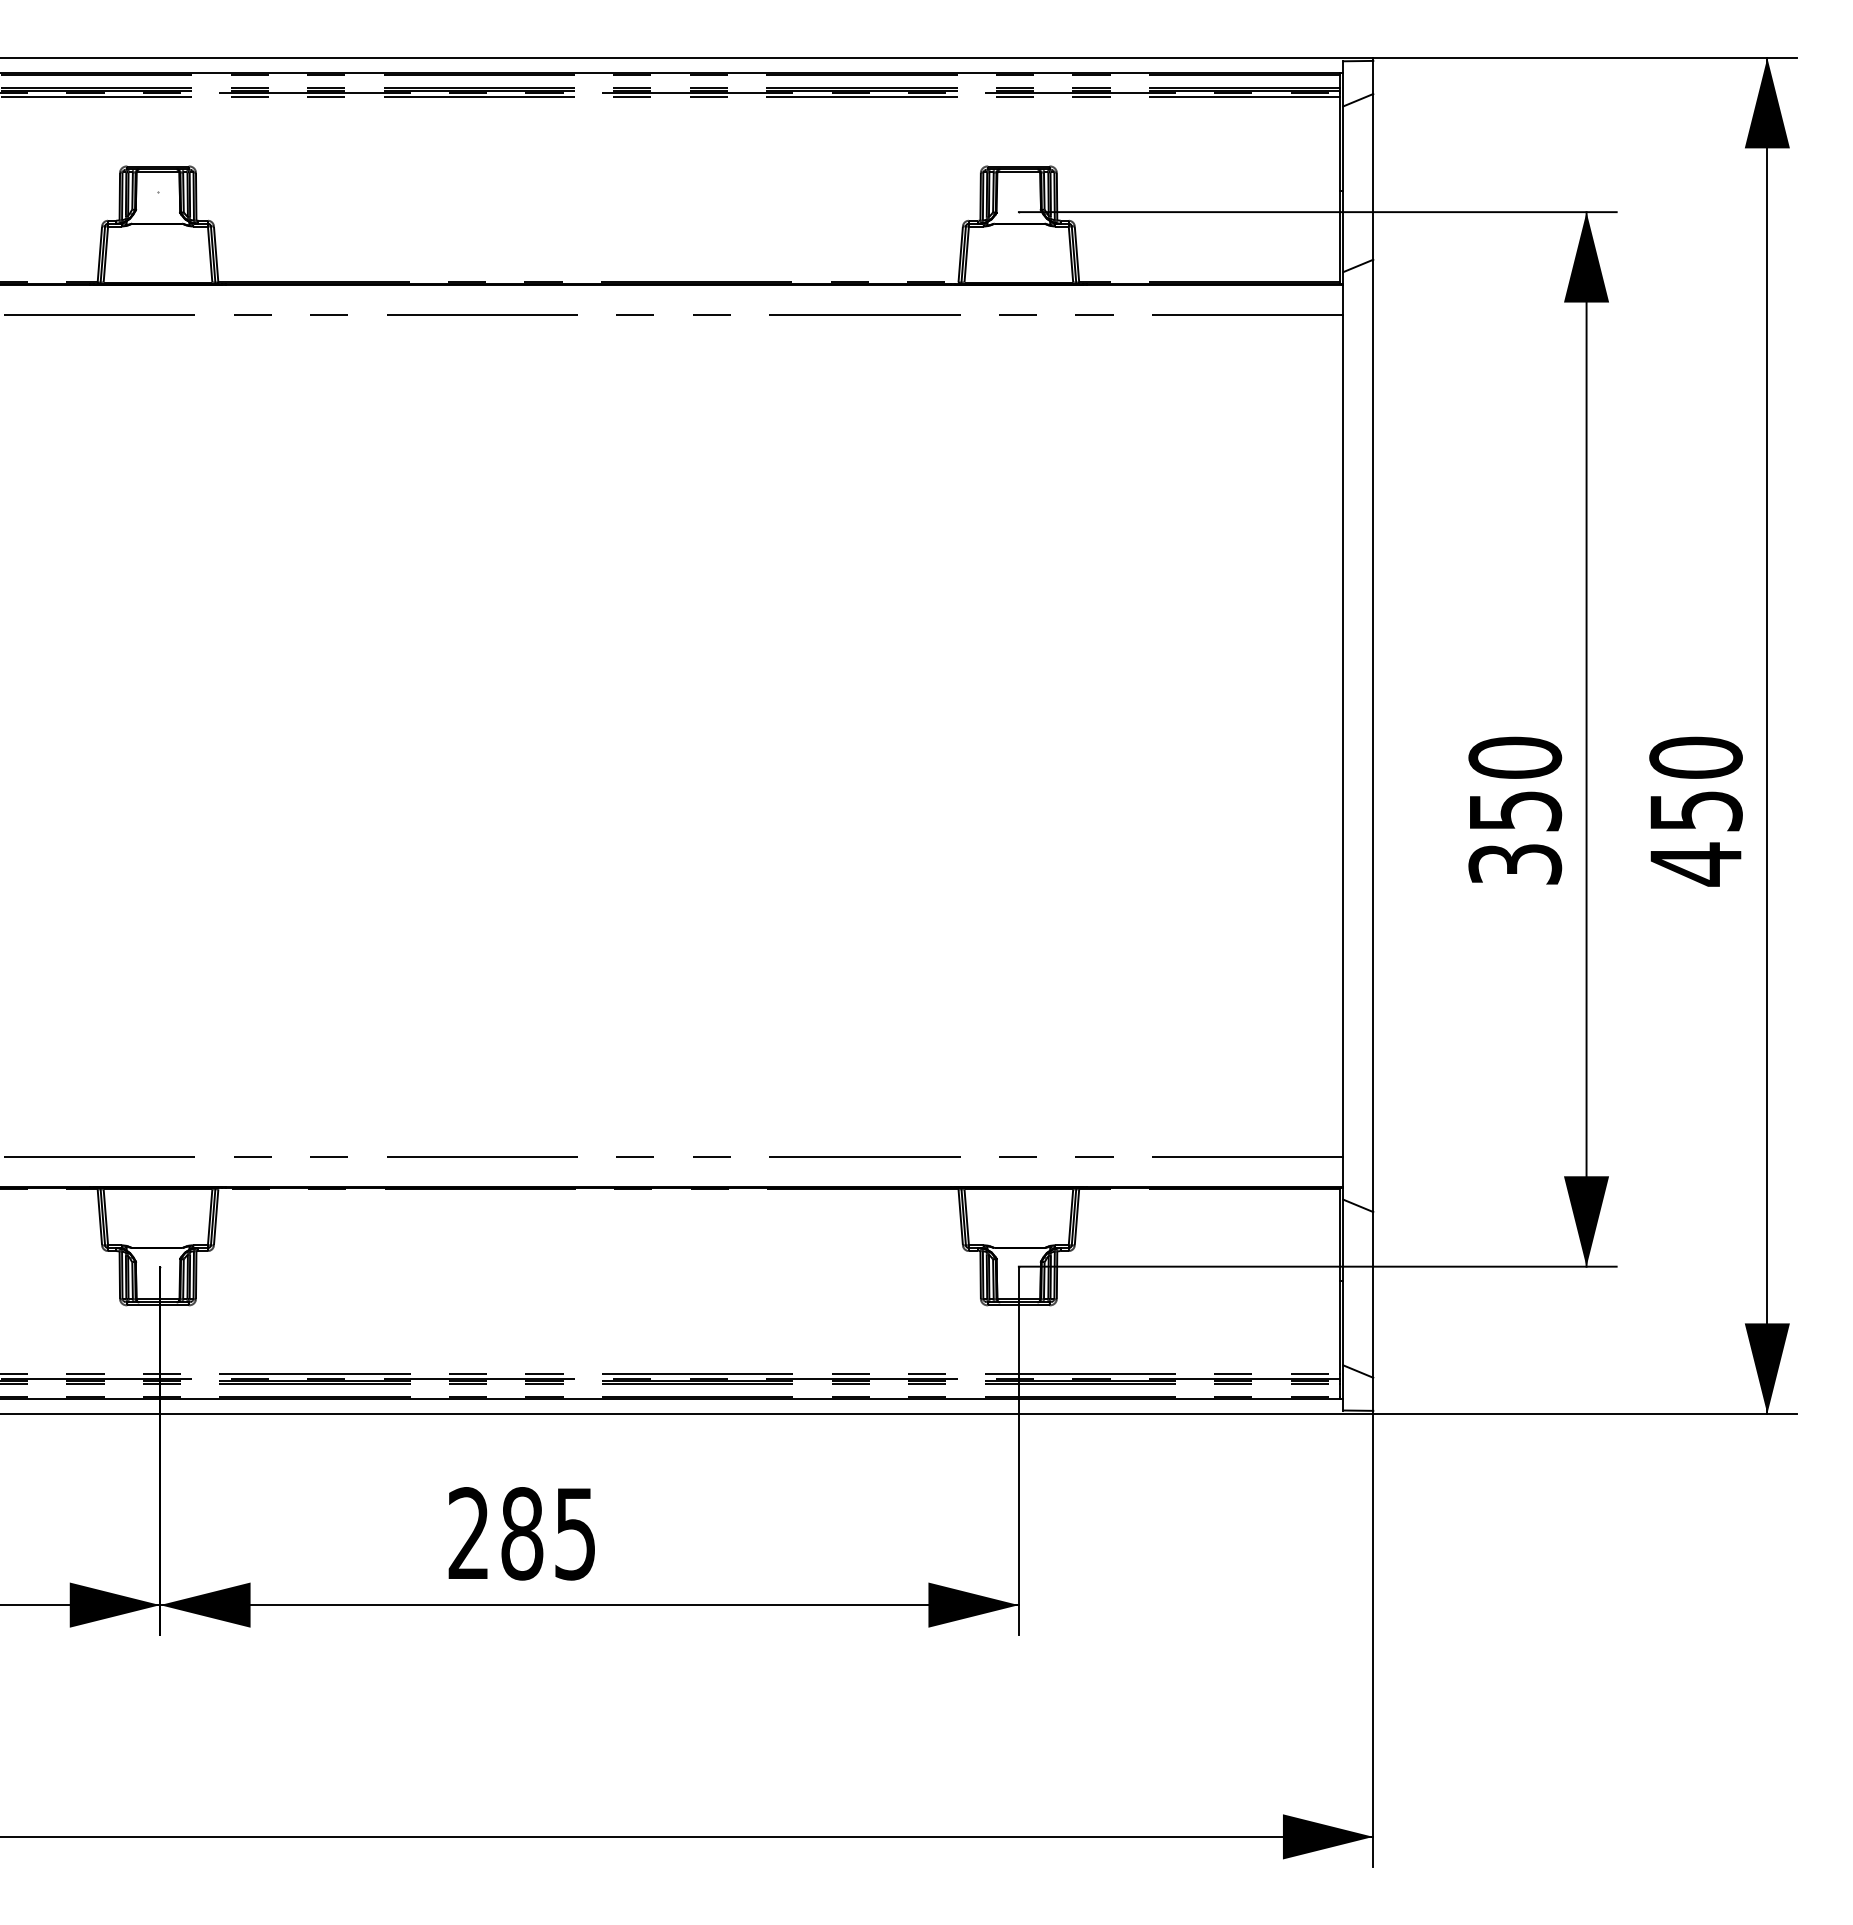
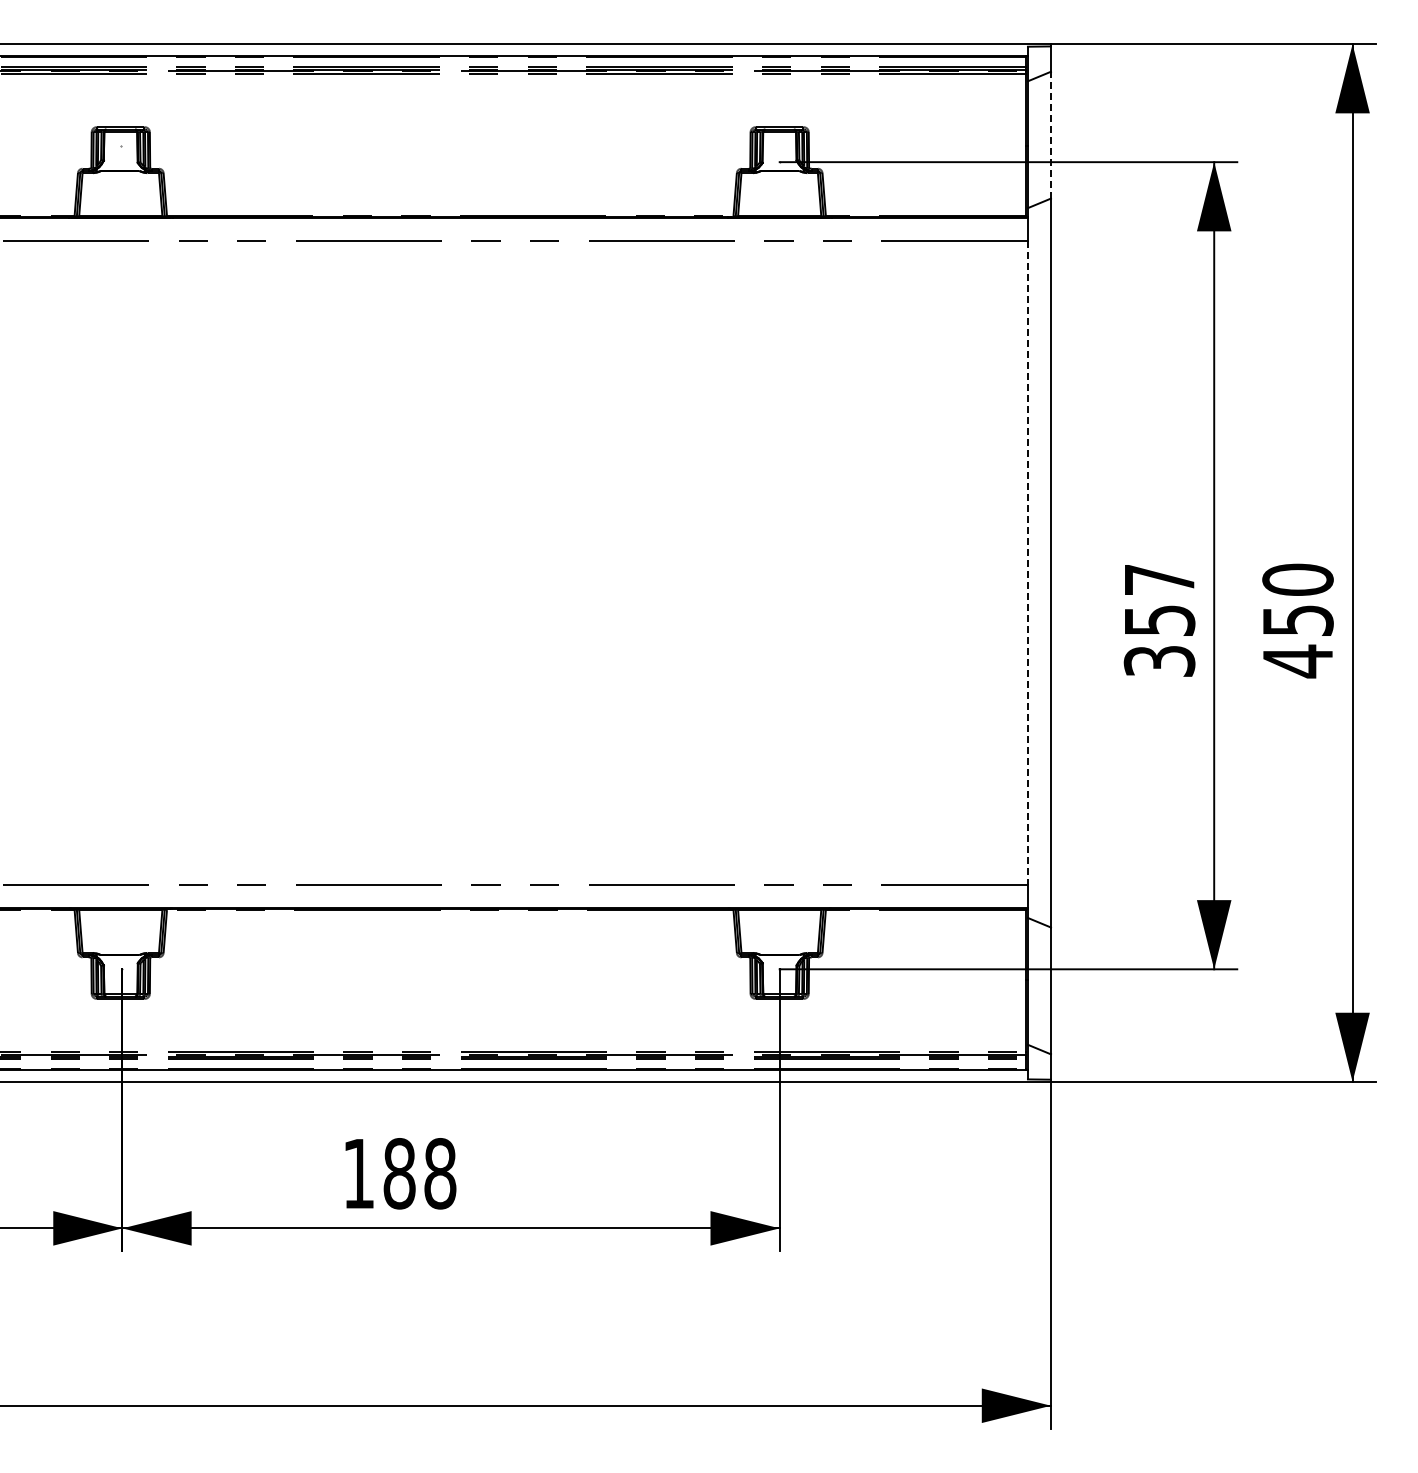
line: (1372, 175) -> (1050, 134), solid -> dashed
line: (1342, 736) -> (1027, 563), solid -> dashed
text: (1515, 757) -> (1159, 579), 350 -> 357
text: (522, 1533) -> (399, 1173), 285 -> 188

